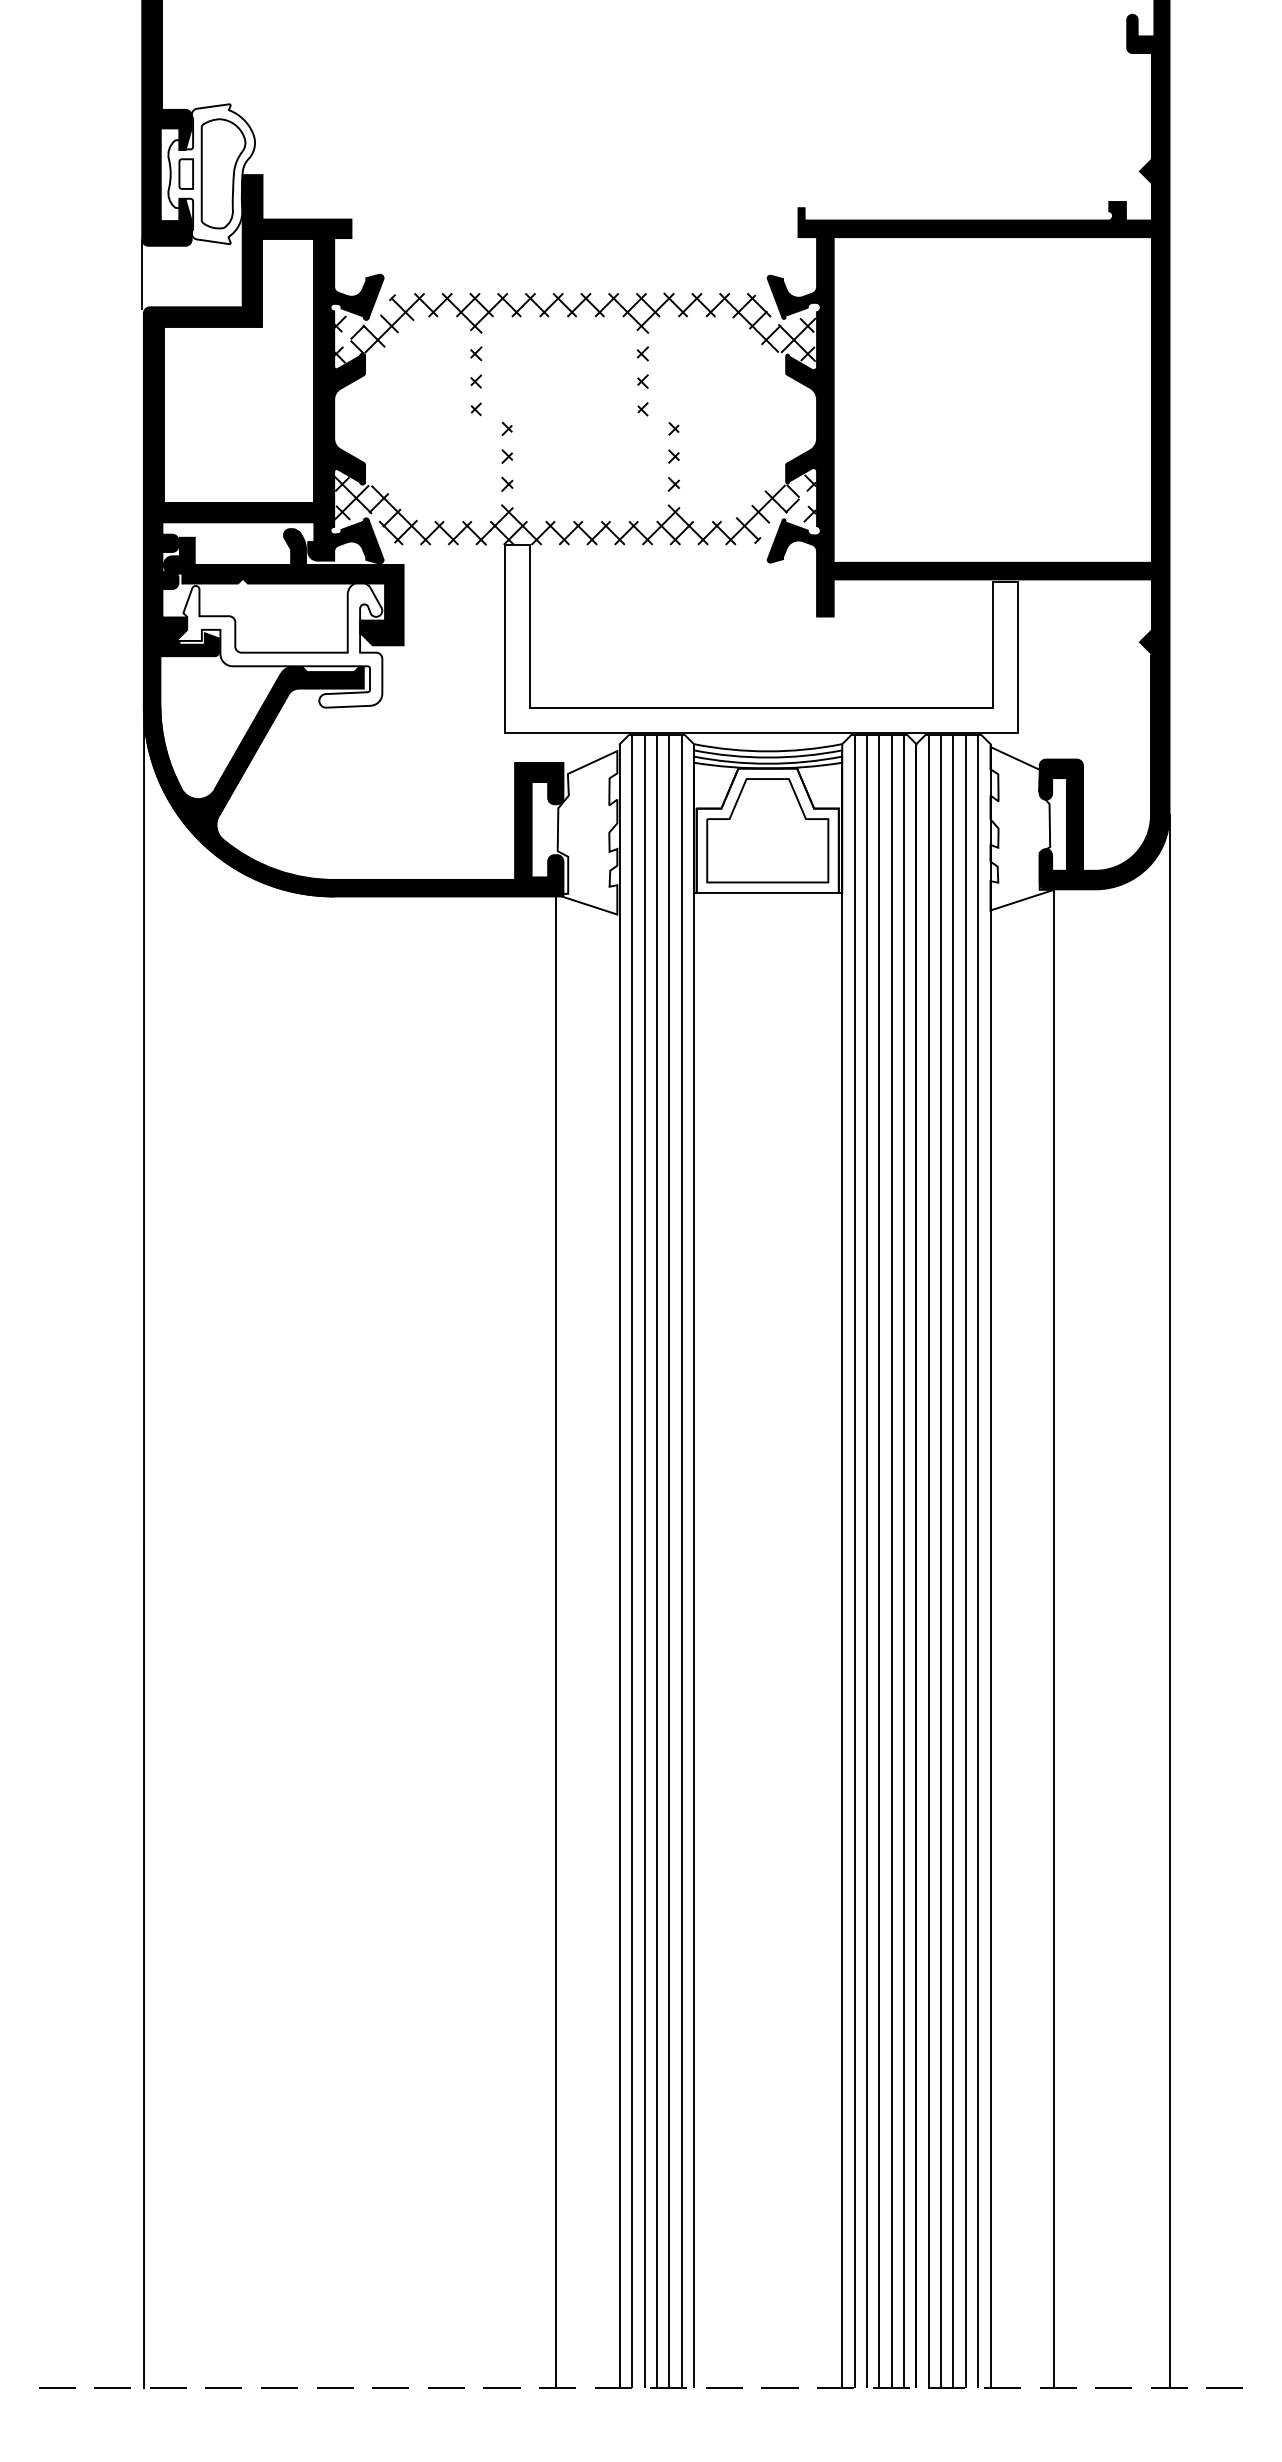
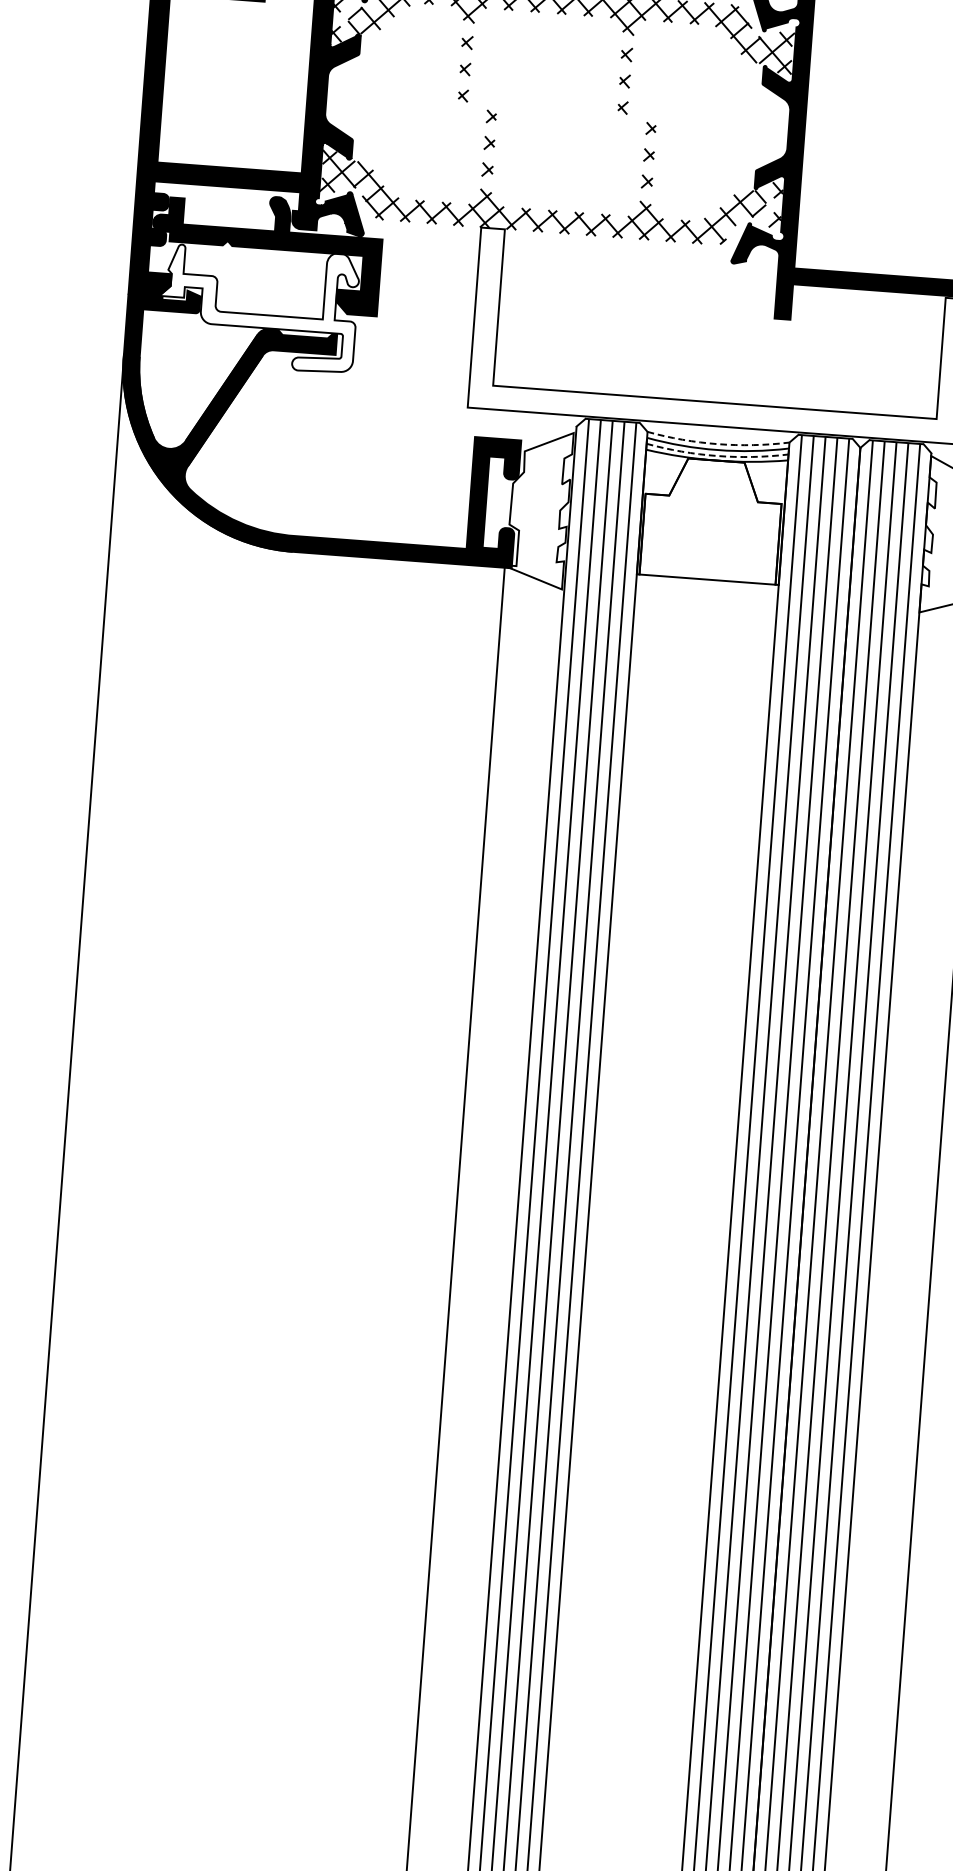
arc: (768, 751) -> (718, 444), solid -> dashed
arc: (768, 763) -> (717, 455), solid -> dashed
part: (767, 830) -> (711, 519), removed

